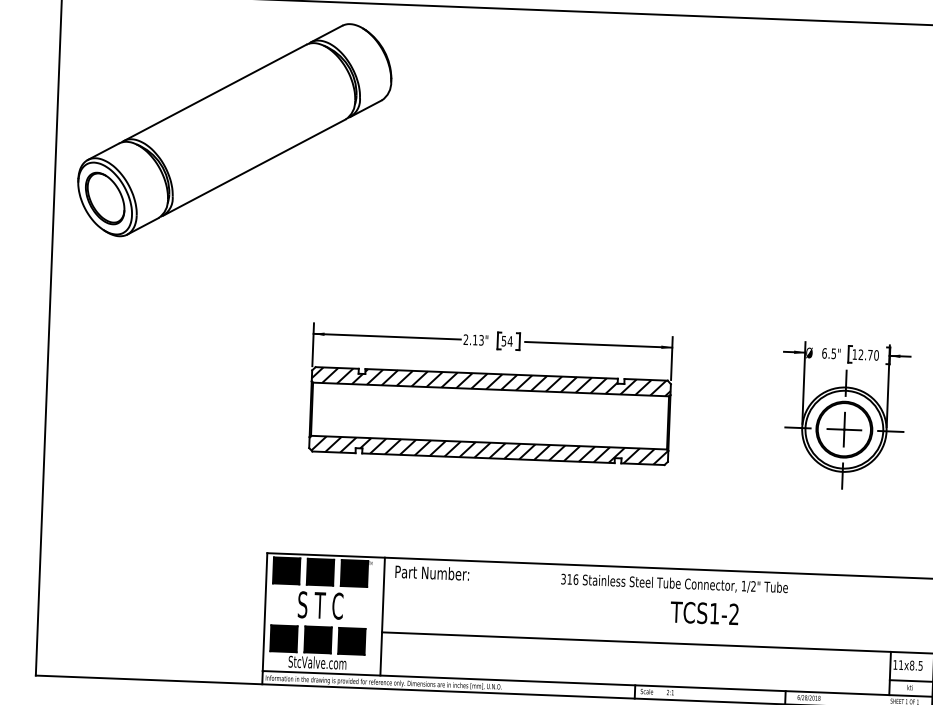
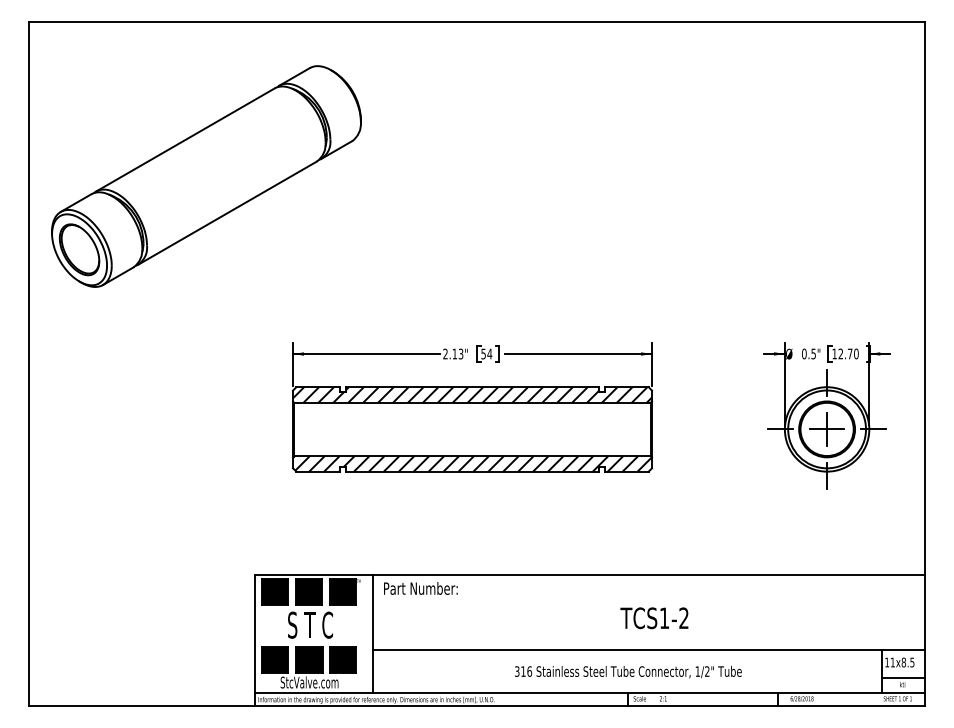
part: (234, 130) -> (206, 176), moved
text: (824, 352) -> (804, 353), 6.5" -> 0.5"
text: (674, 584) -> (628, 672), moved
text: (704, 613) -> (654, 618), moved

